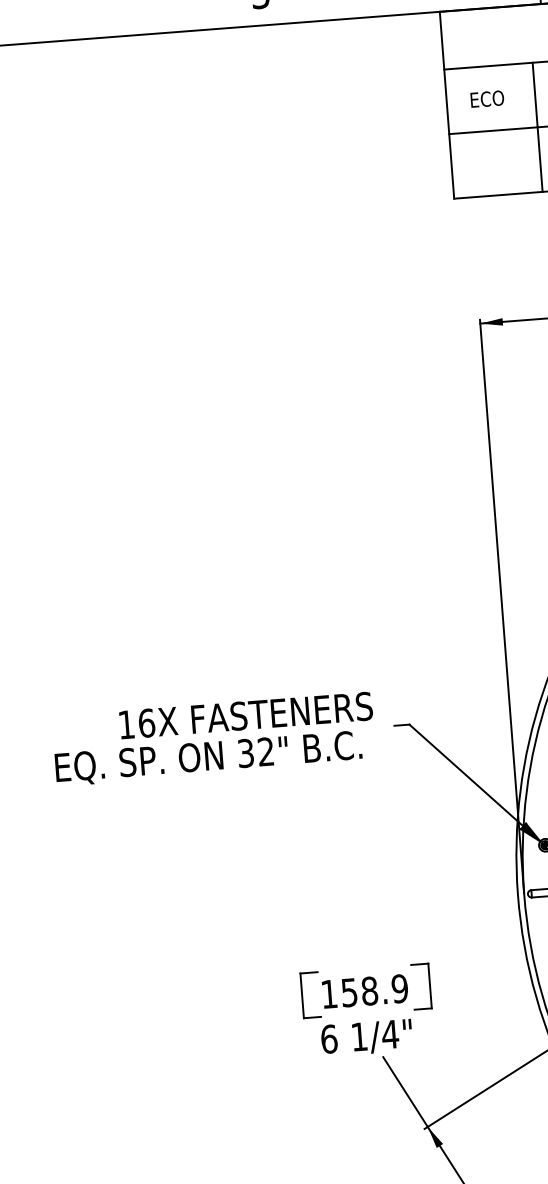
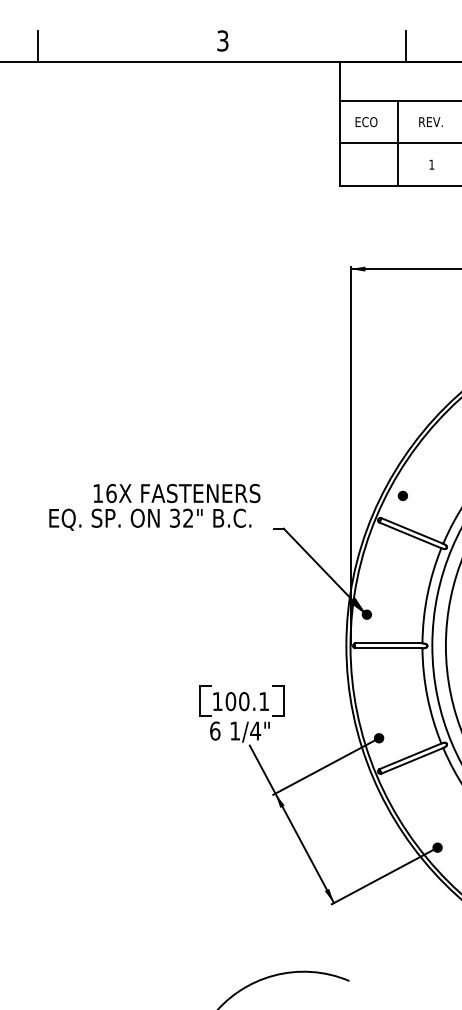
text: (213, 739) -> (154, 507), moved
text: (374, 990) -> (247, 701), 158.9 -> 100.1

